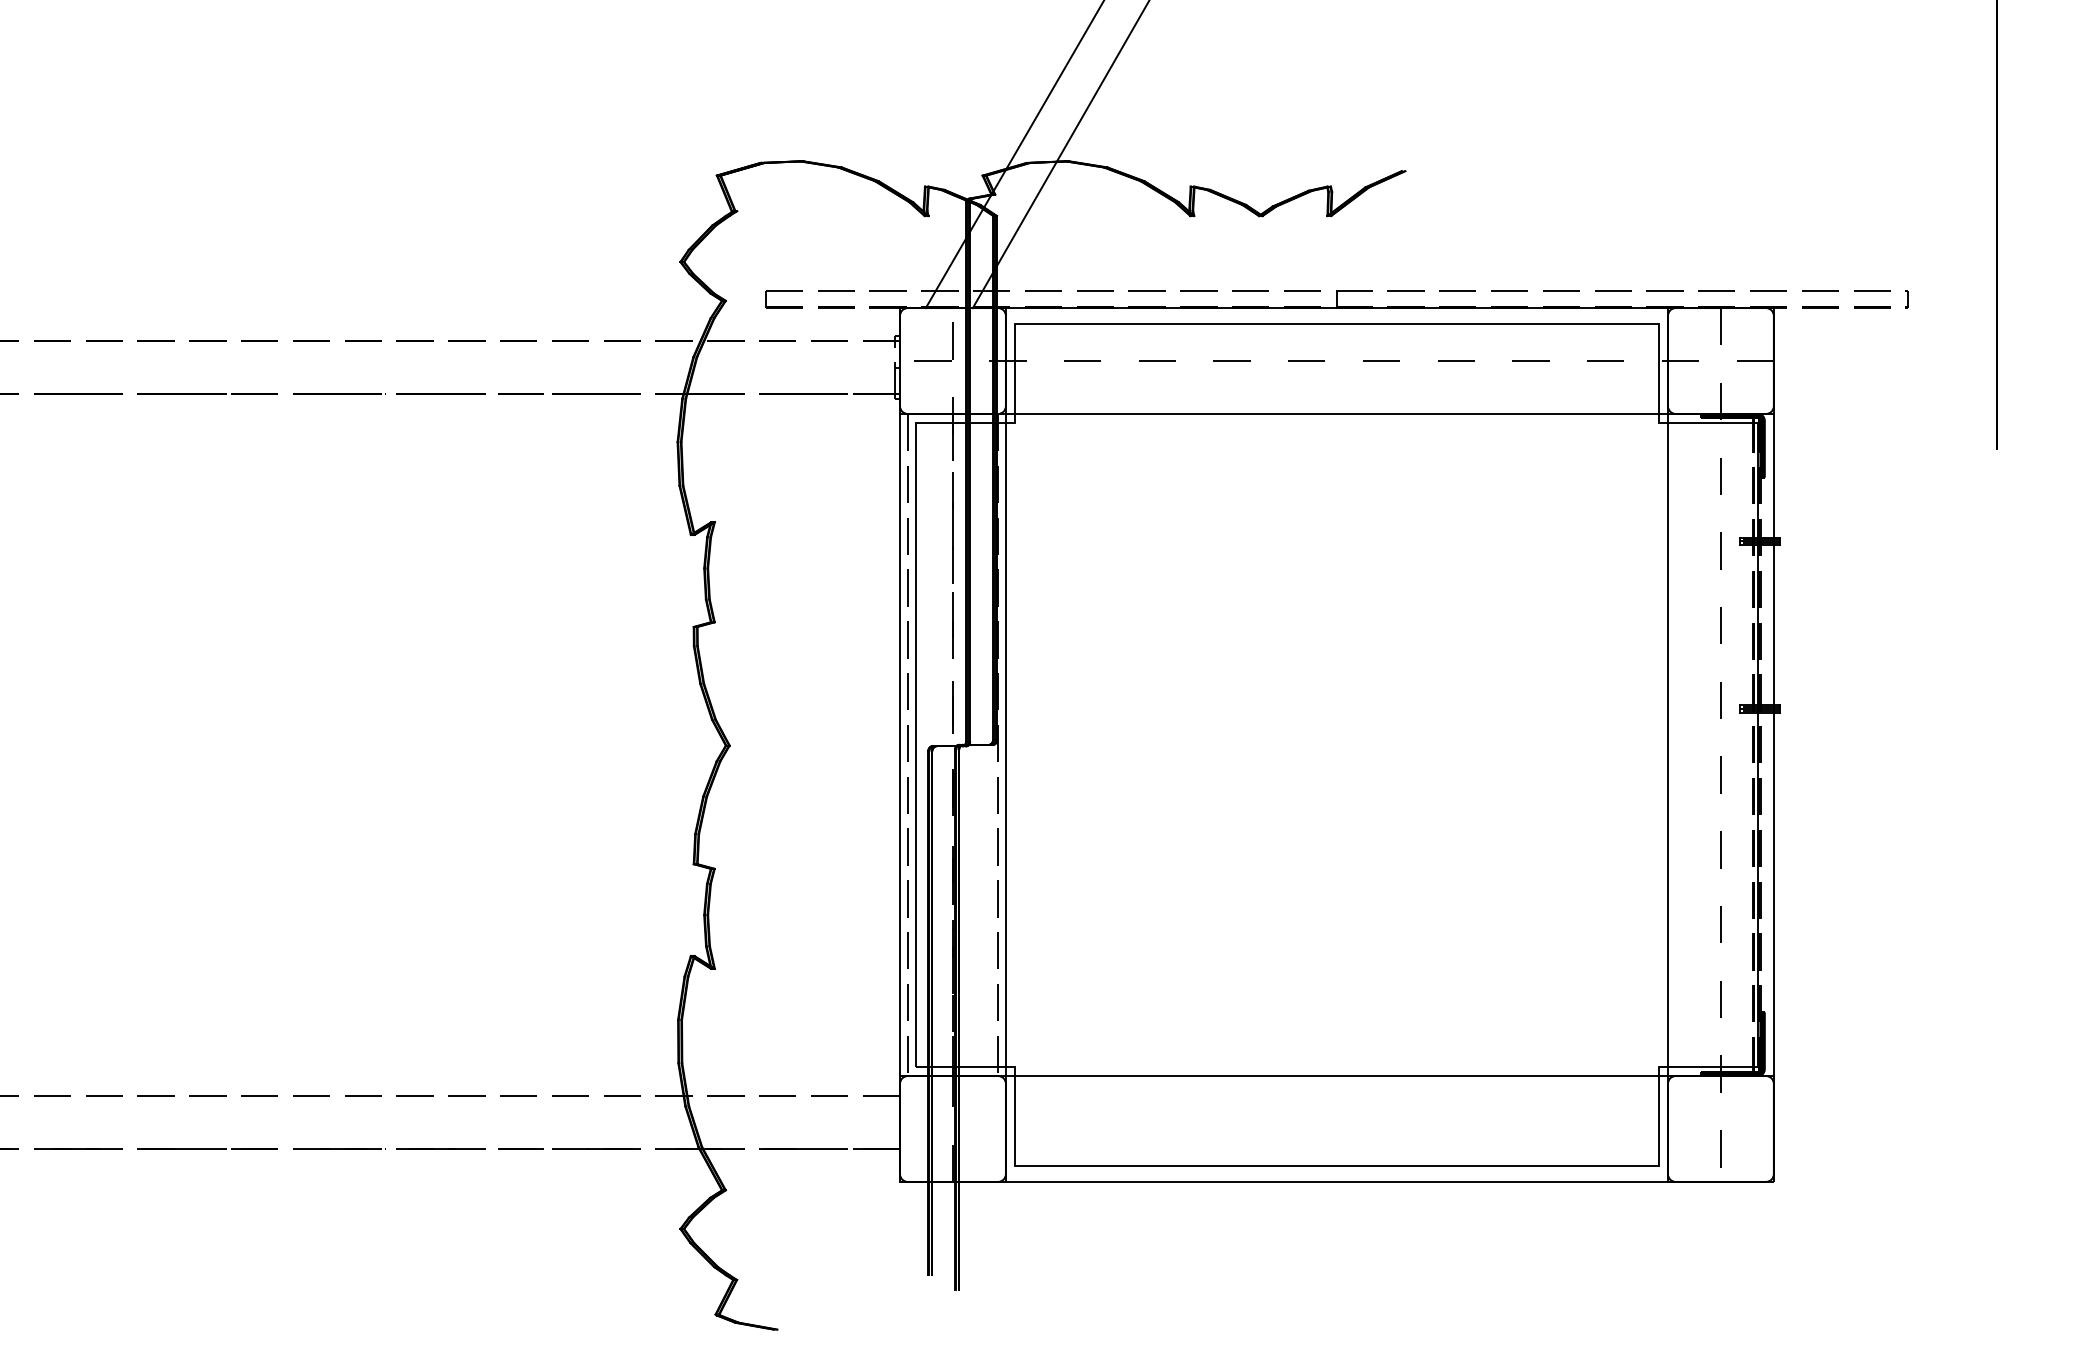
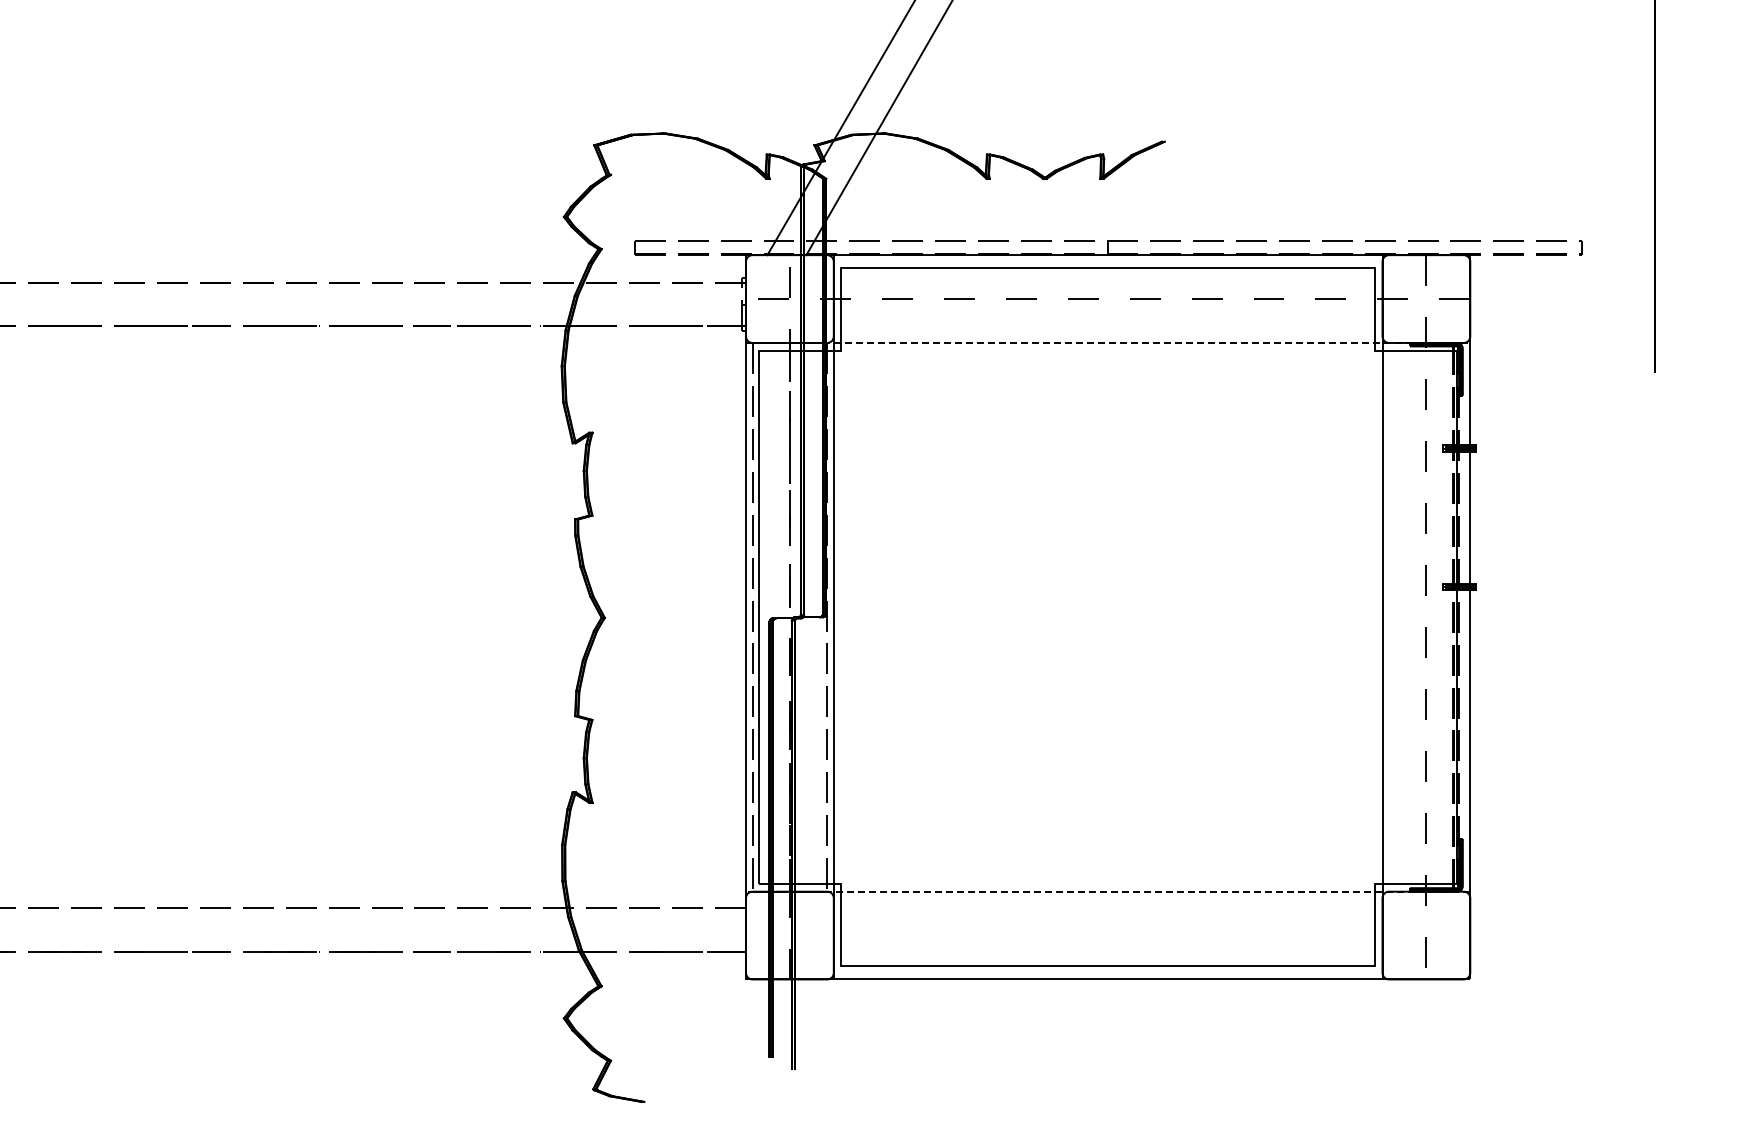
line: (1337, 413) -> (1108, 342), solid -> dashed
line: (1336, 1075) -> (1107, 891), solid -> dashed

